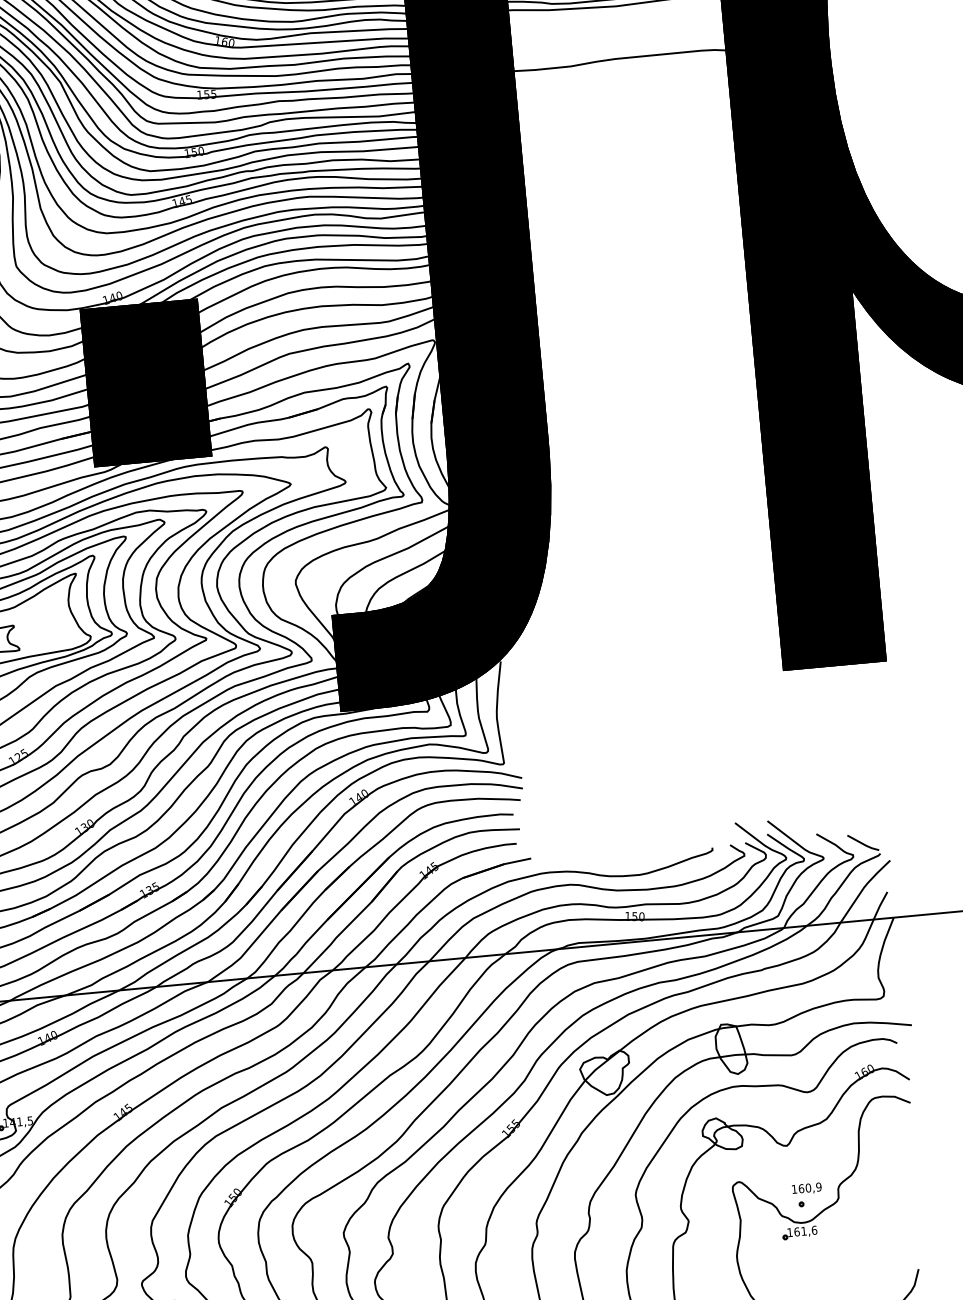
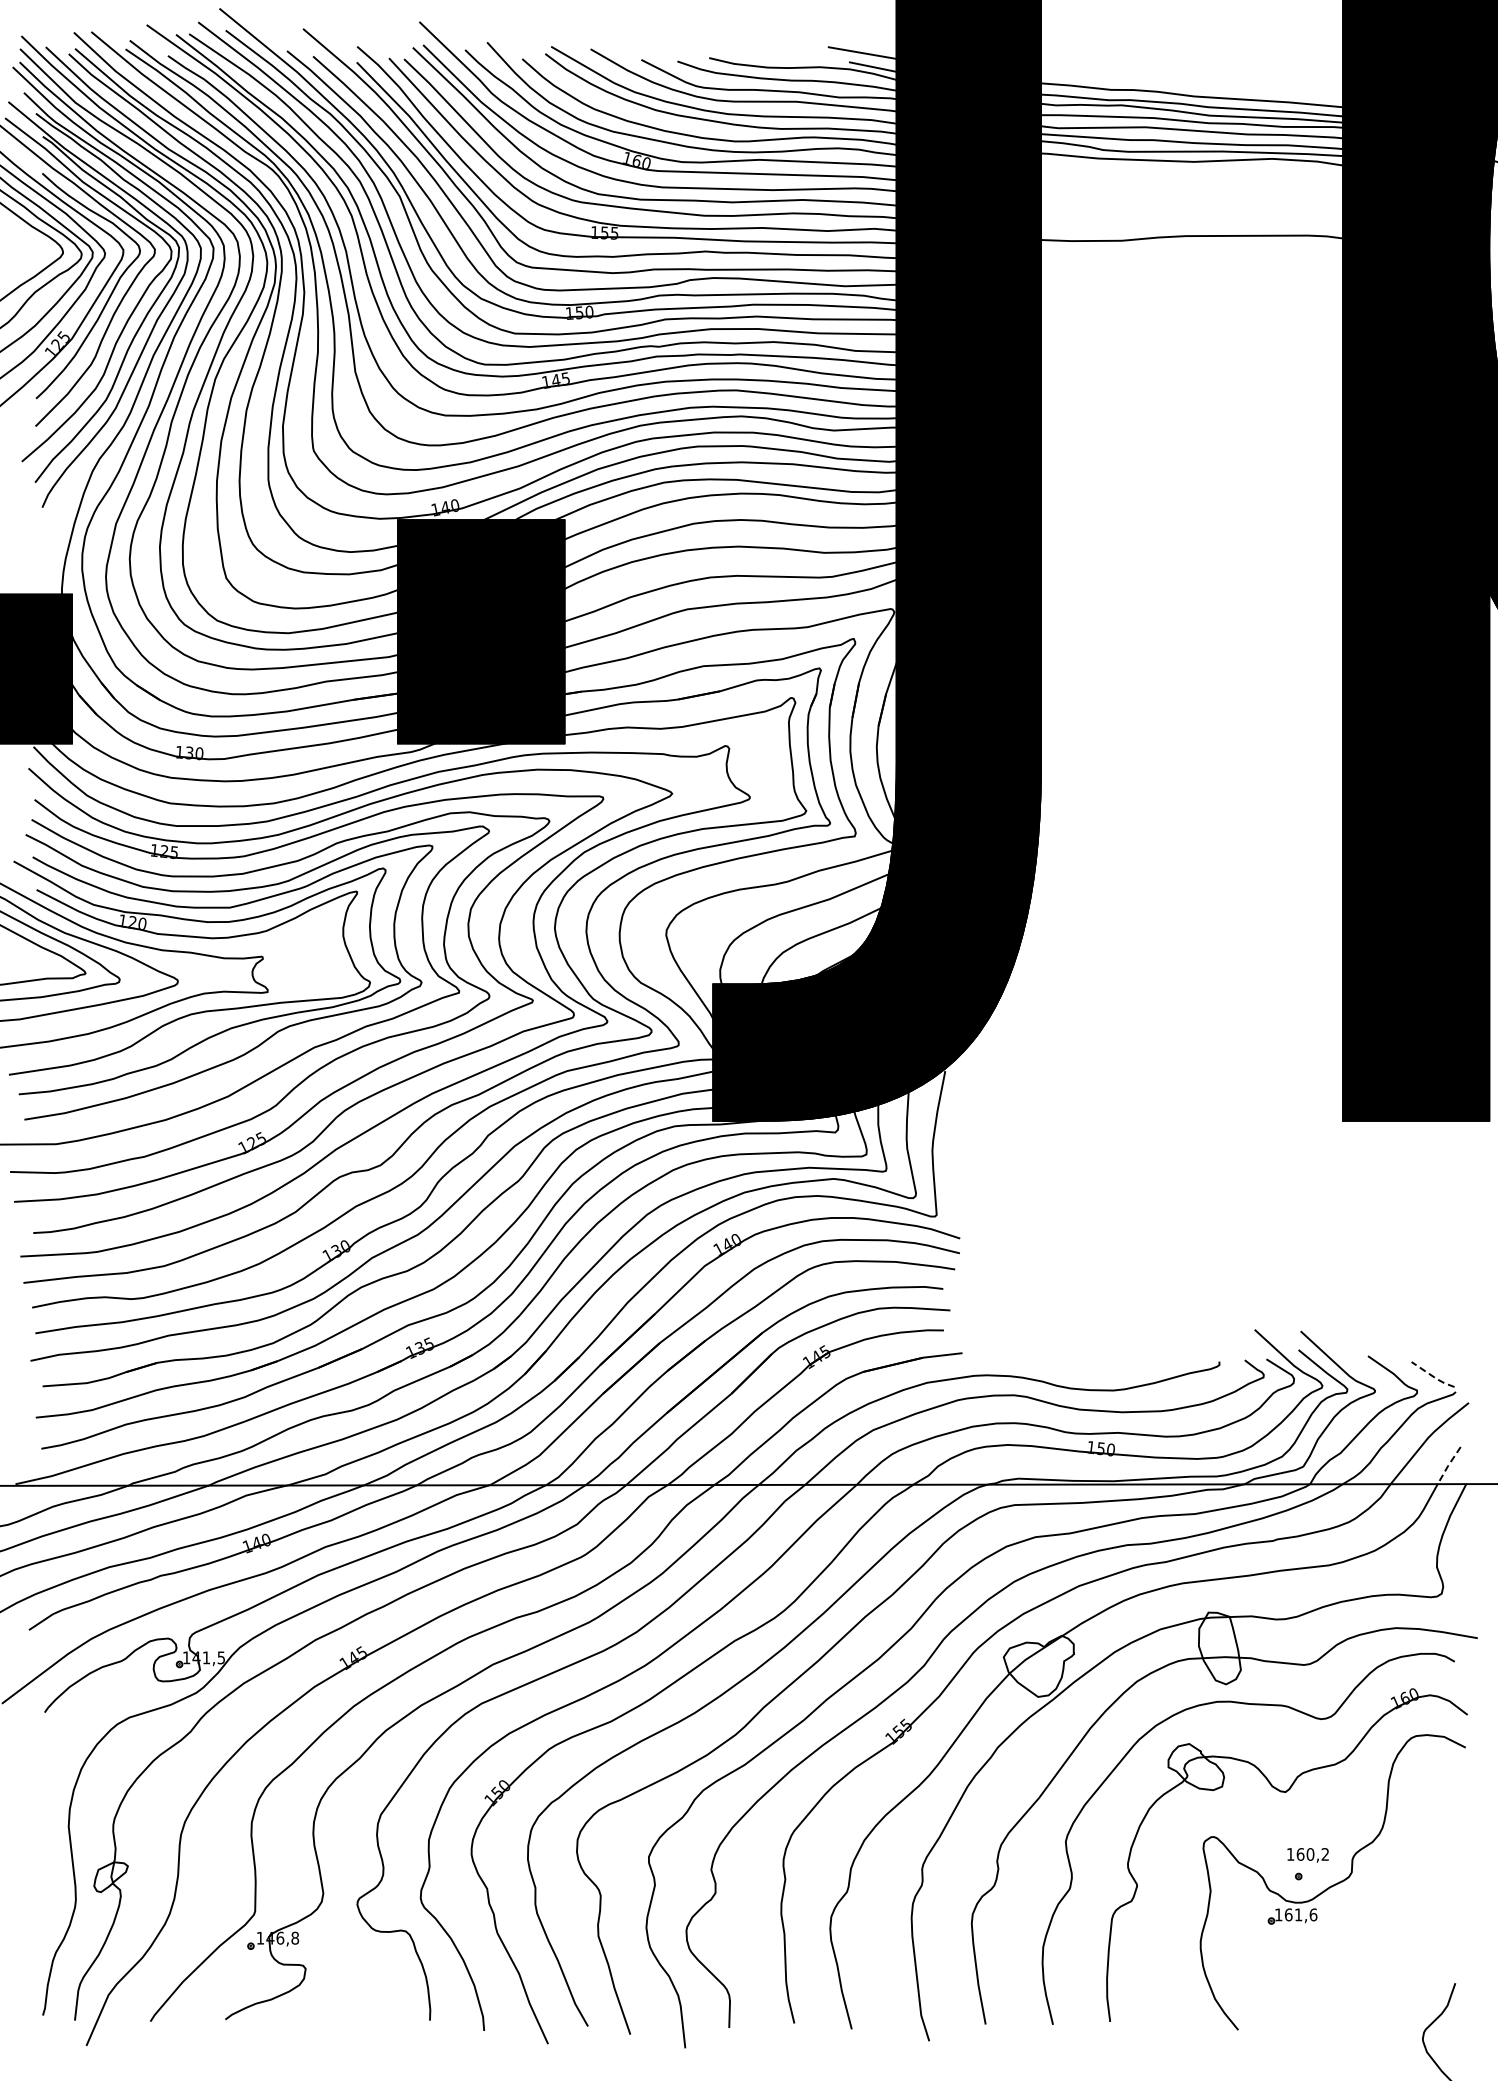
line: (863, 844) -> (1432, 1376), solid -> dashed
line: (880, 905) -> (1448, 1465), solid -> dashed
text: (818, 1187) -> (1325, 1854), 160,9 -> 160,2

